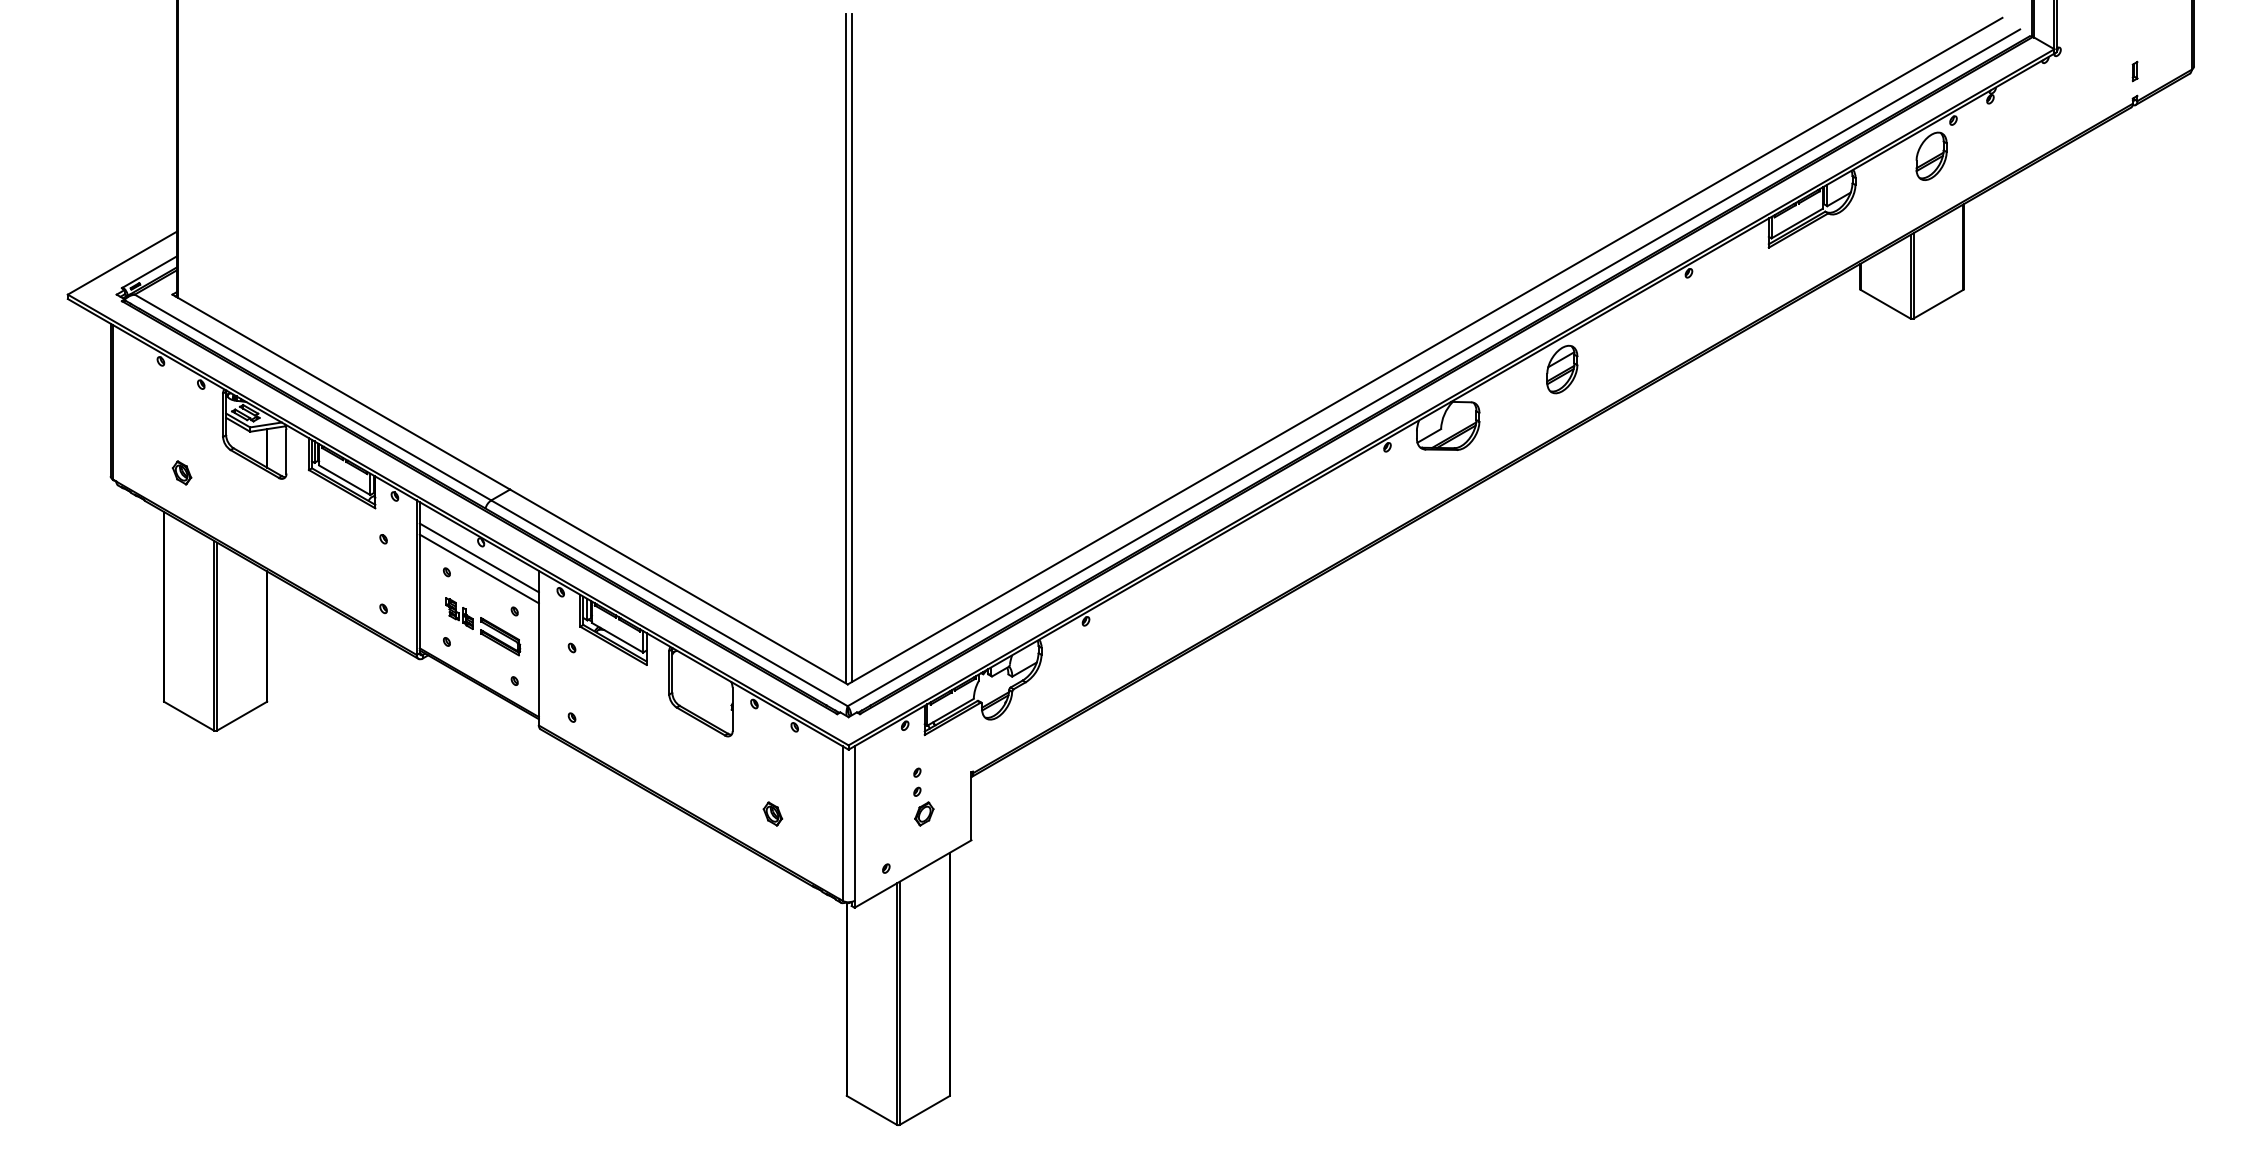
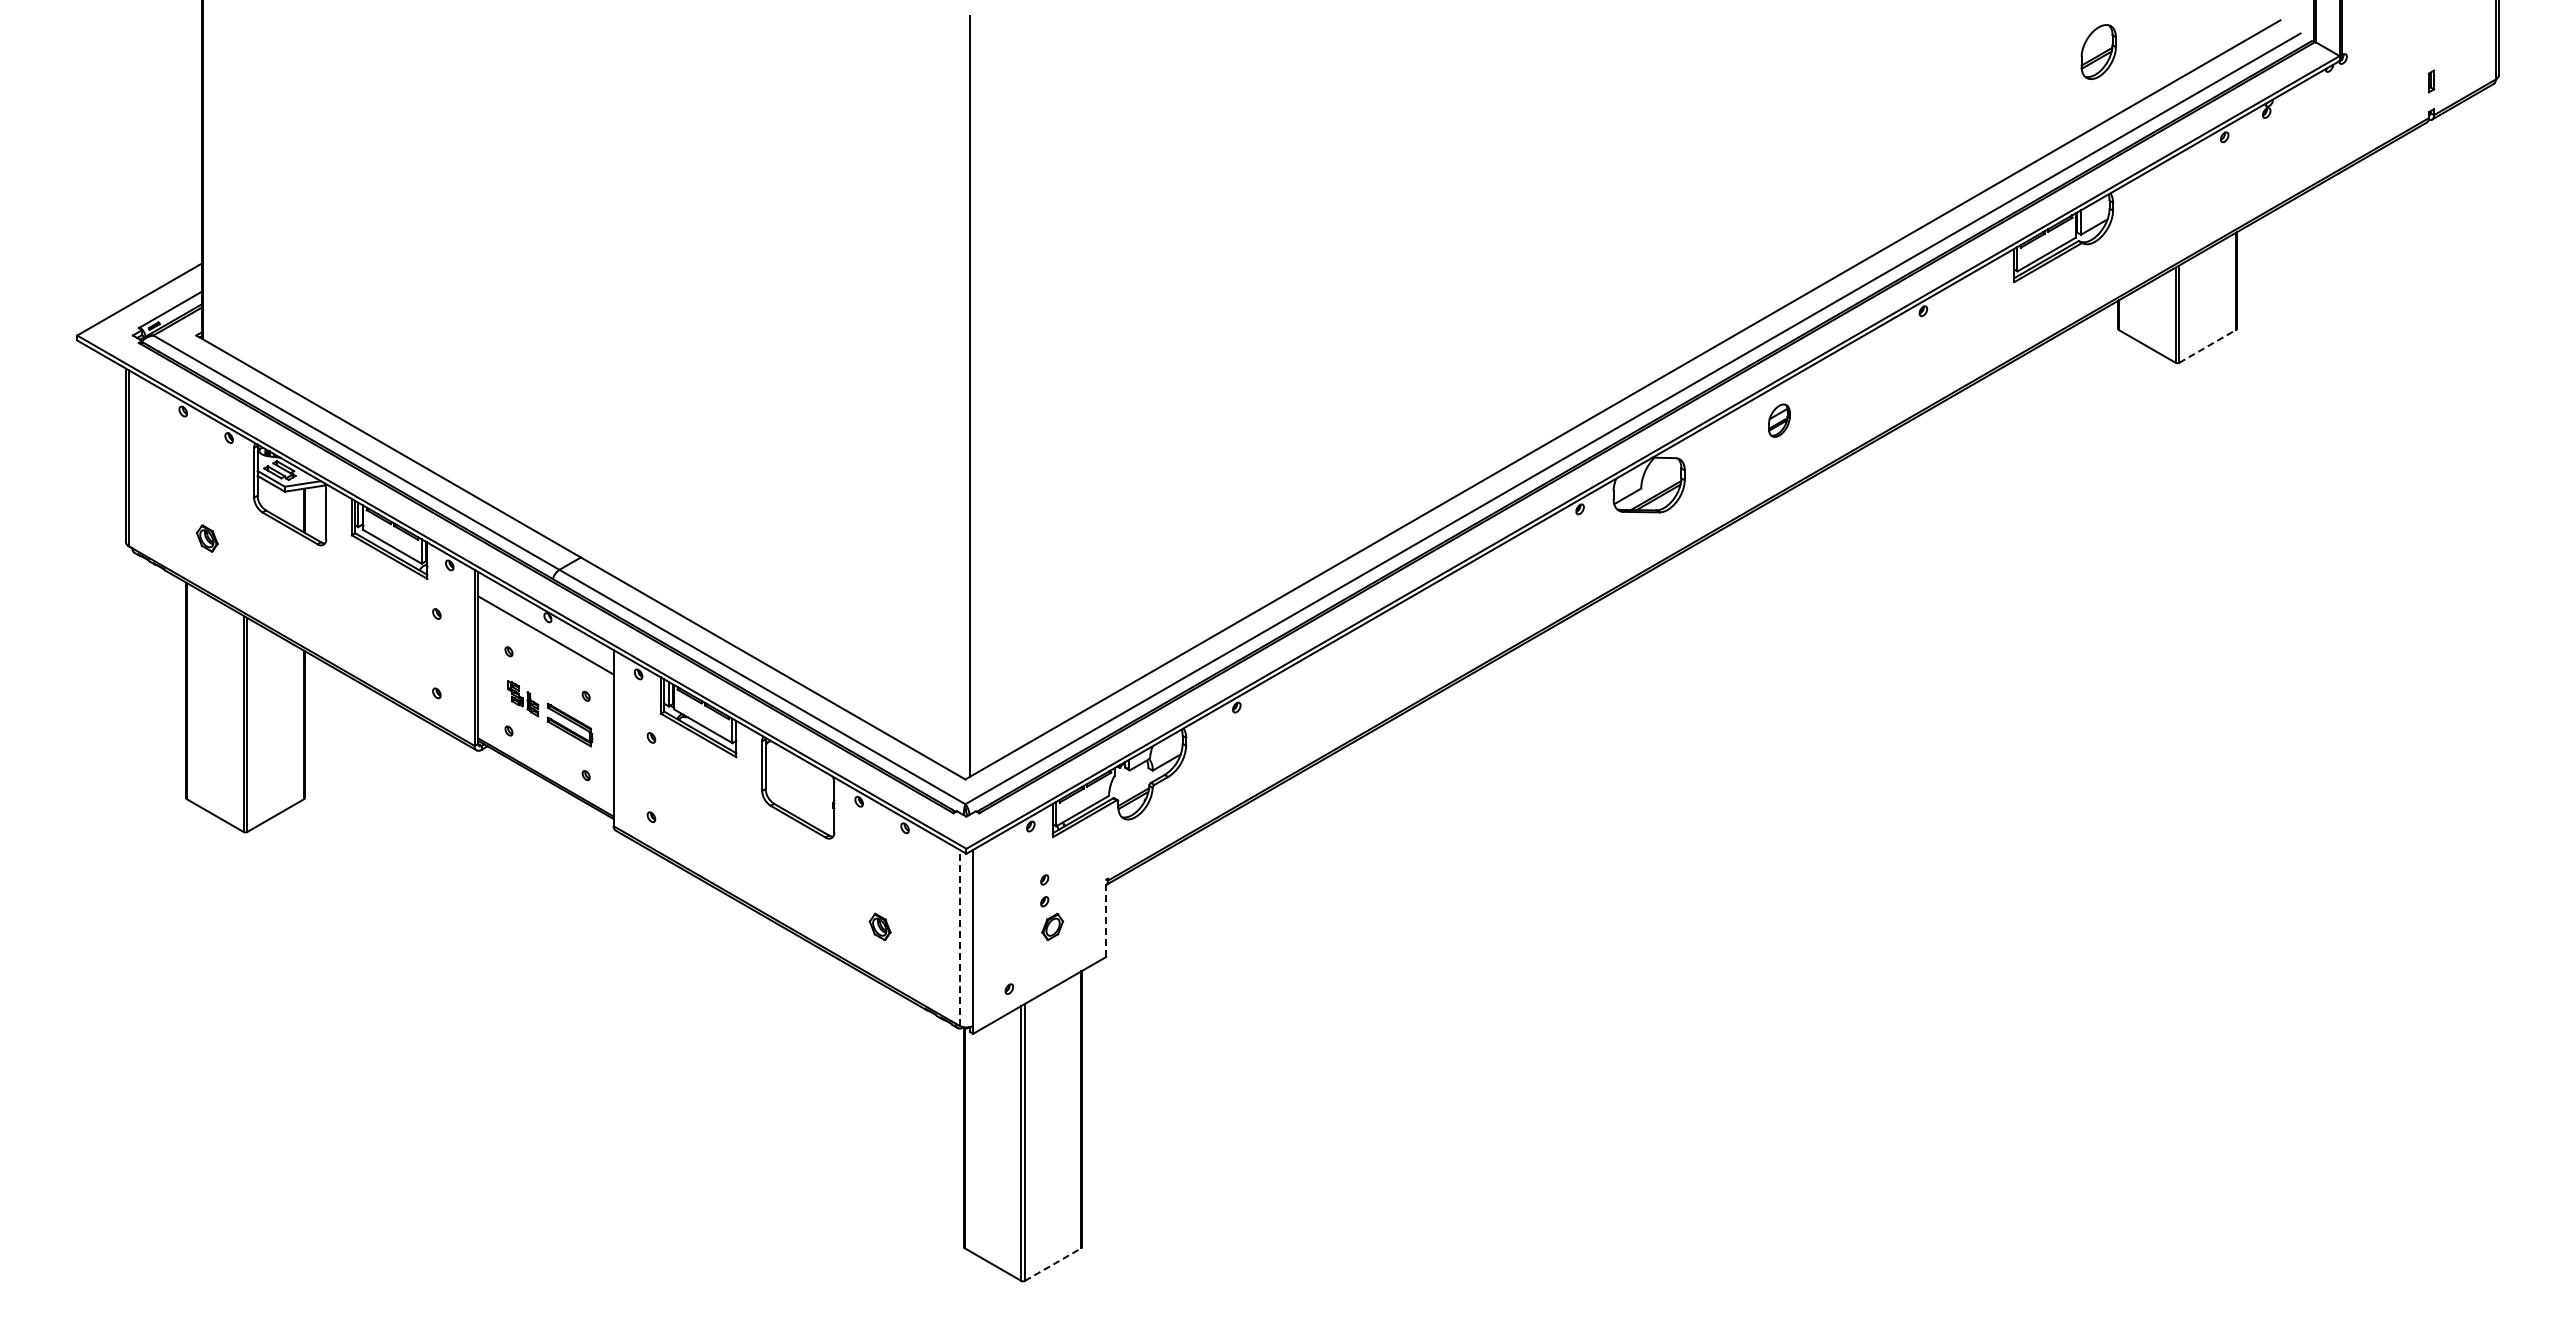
part: (1931, 155) -> (2098, 51), moved
line: (1938, 304) -> (2207, 346), solid -> dashed
line: (846, 349) -> (963, 397), removed
part: (1562, 369) -> (1779, 420), size x0.6
line: (479, 568) -> (545, 647), removed
line: (971, 806) -> (1106, 918), solid -> dashed
line: (842, 823) -> (959, 937), solid -> dashed
line: (925, 1110) -> (1053, 1264), solid -> dashed

